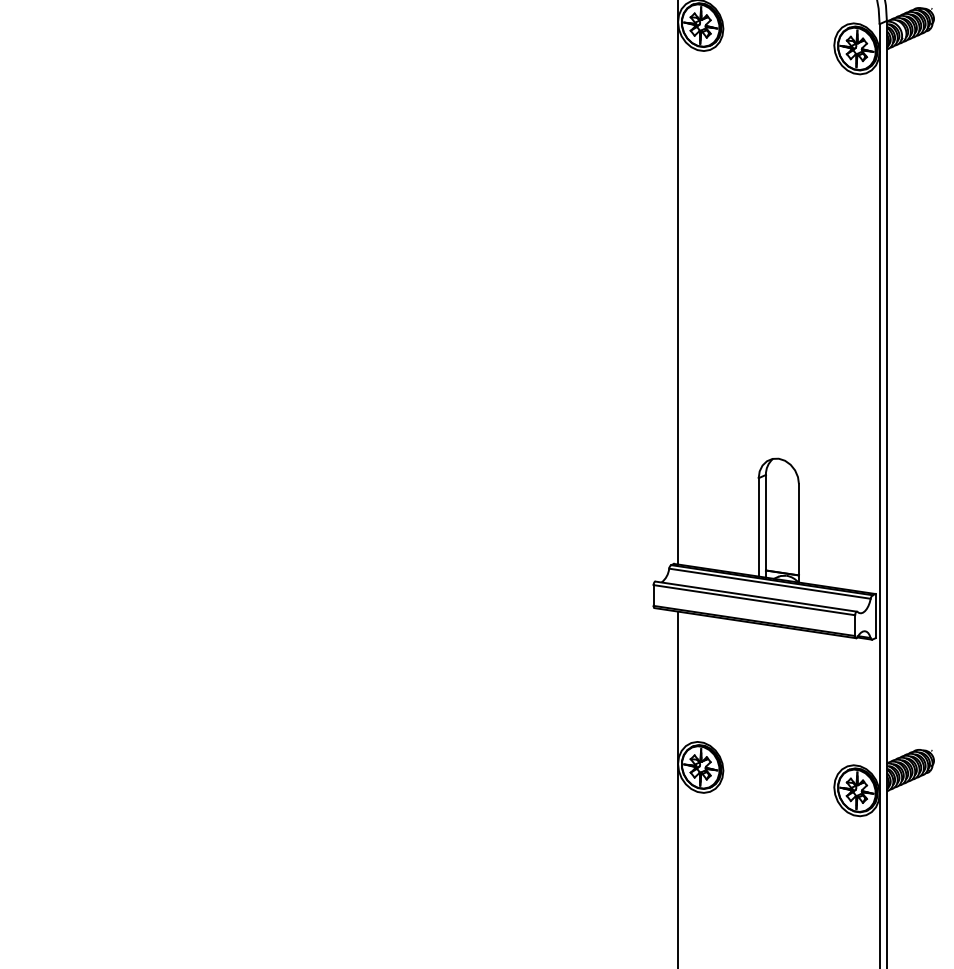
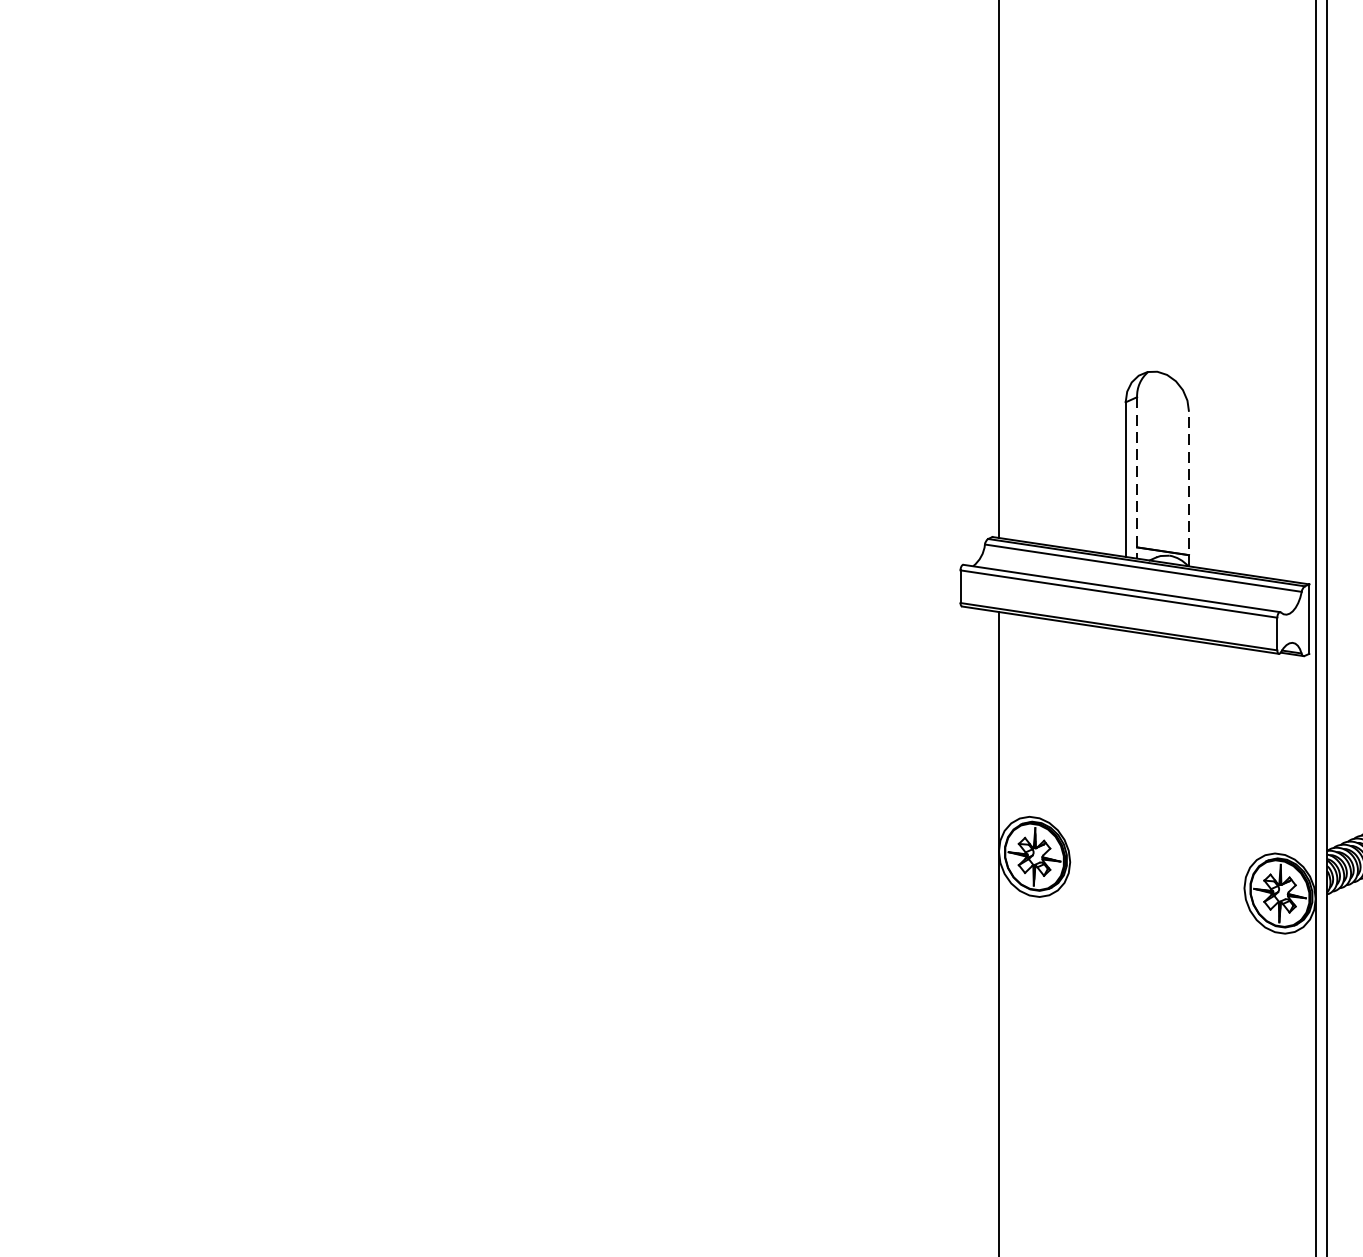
line: (765, 526) -> (1136, 478), solid -> dashed
line: (798, 532) -> (1188, 487), solid -> dashed

